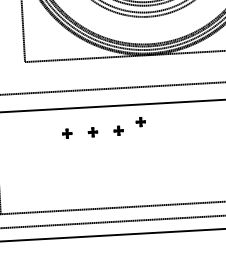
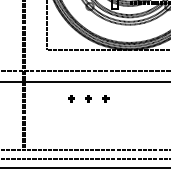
part: (140, 121) -> (120, 93), removed

